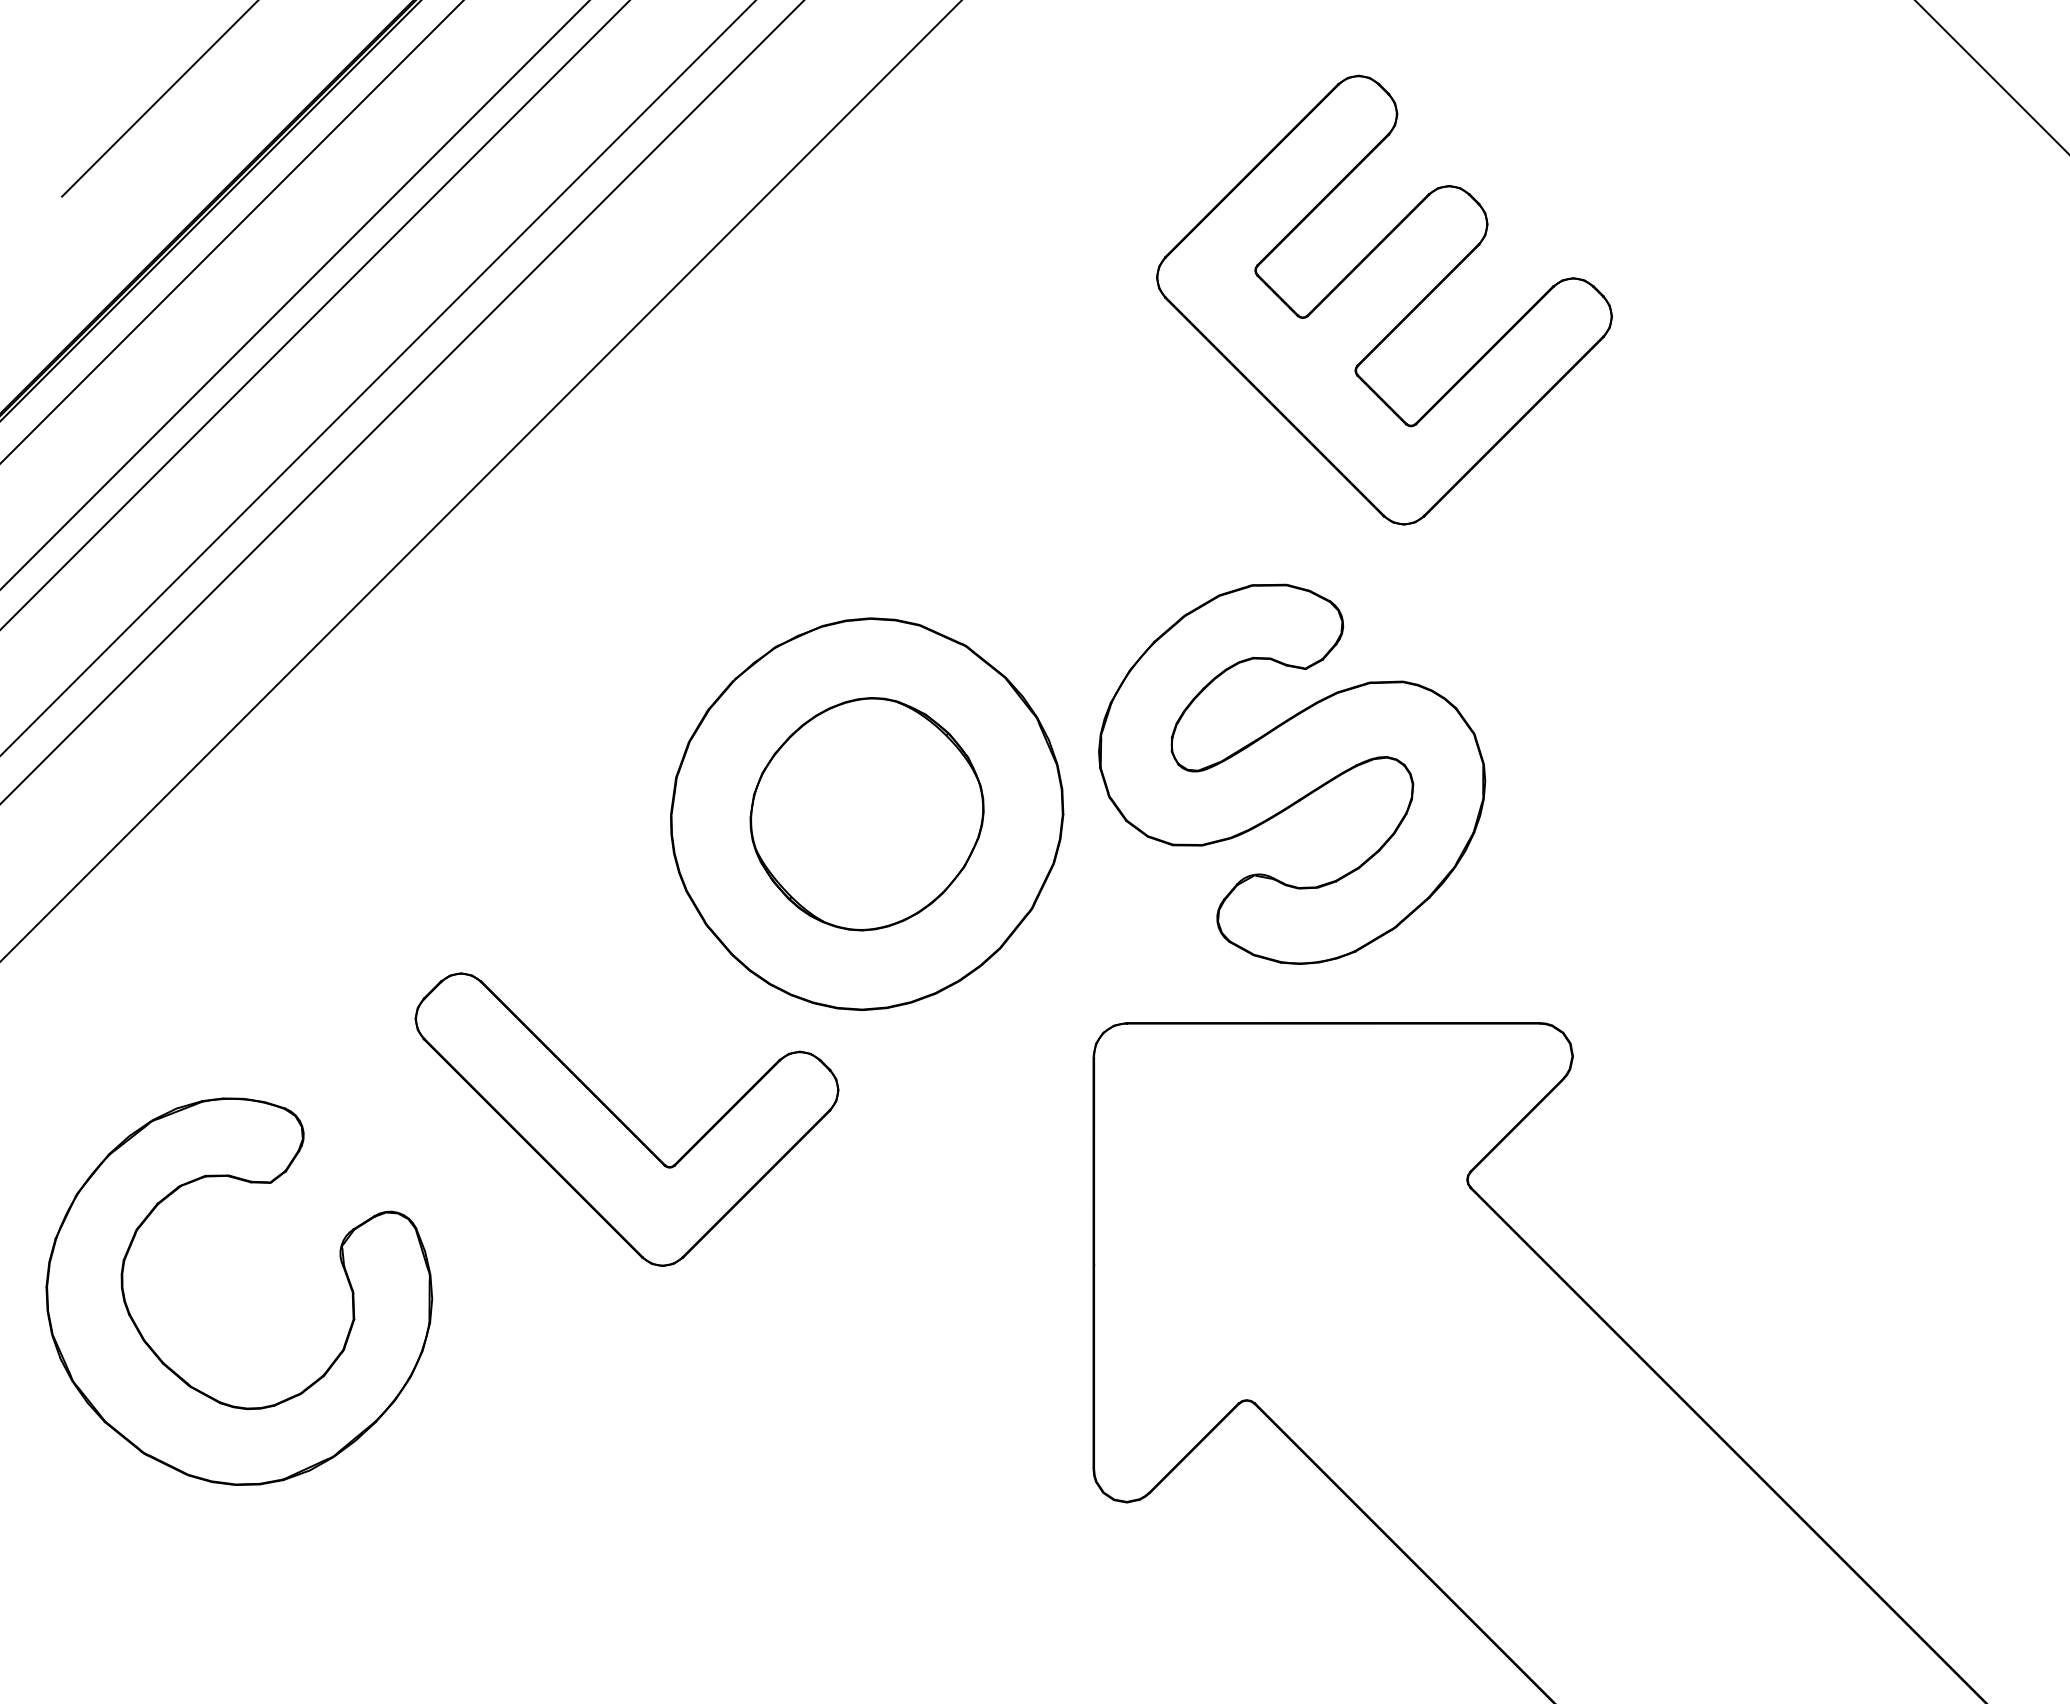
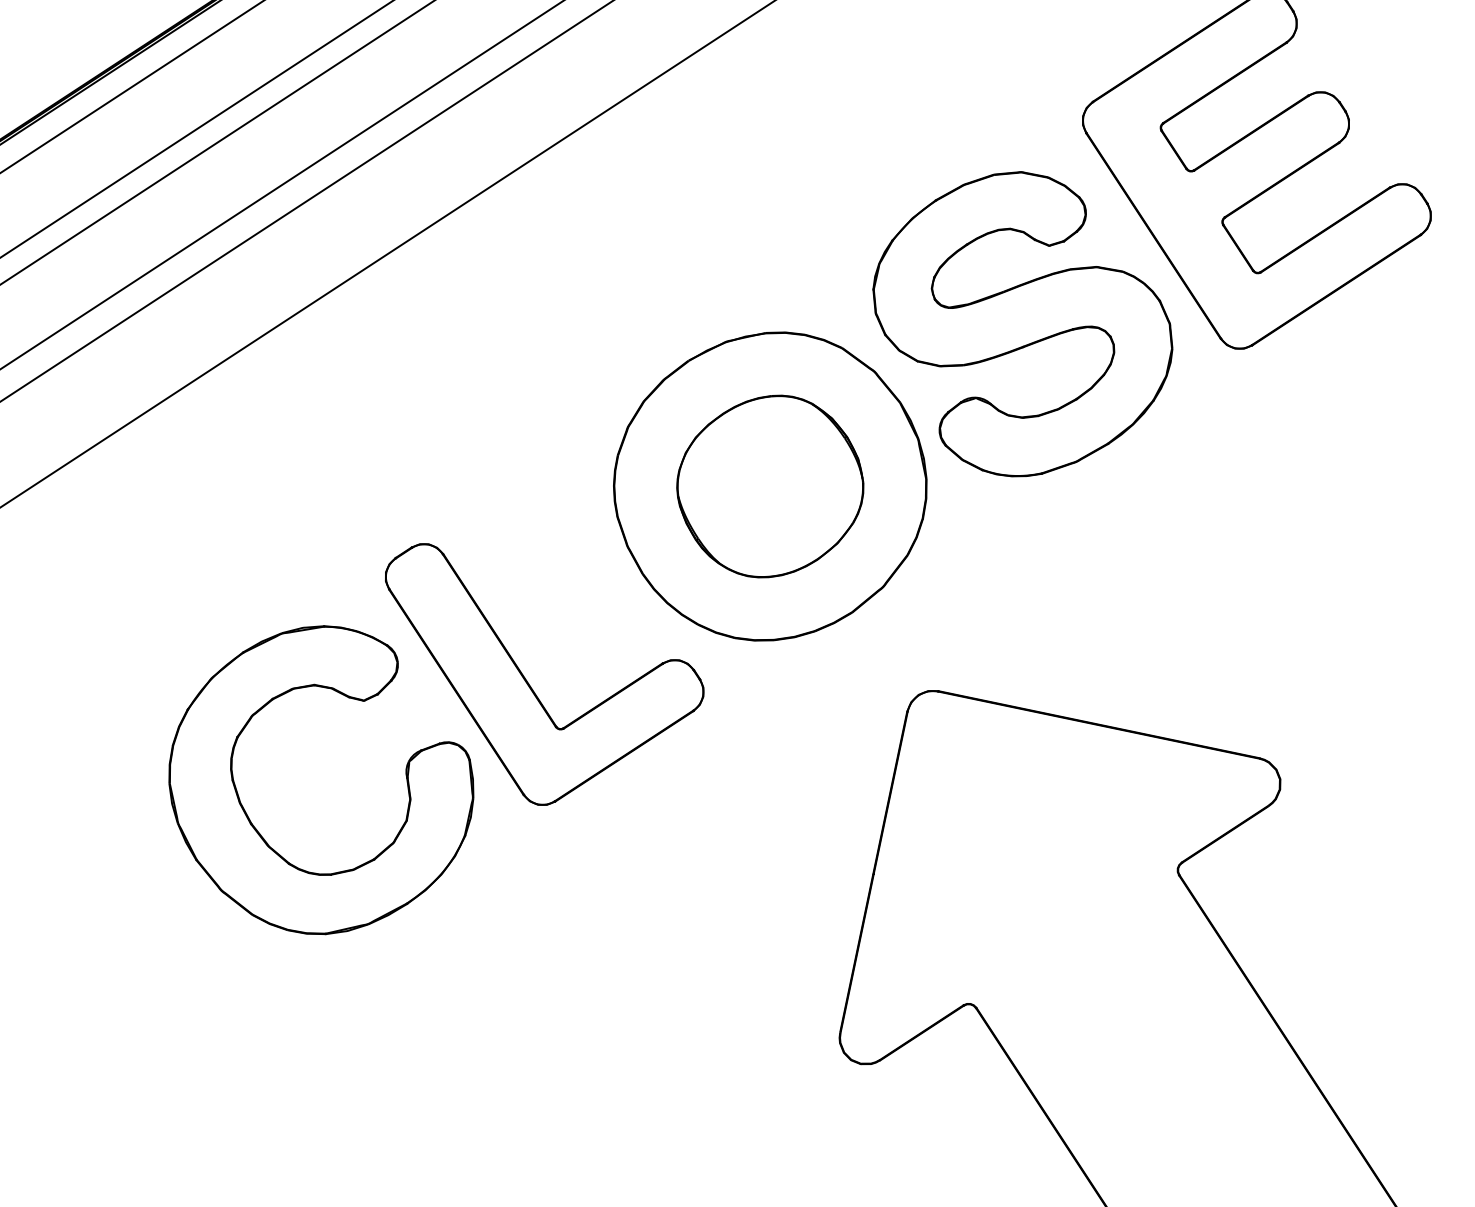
part: (1292, 773) -> (1022, 325), moved
part: (176, 1372) -> (260, 833), moved

